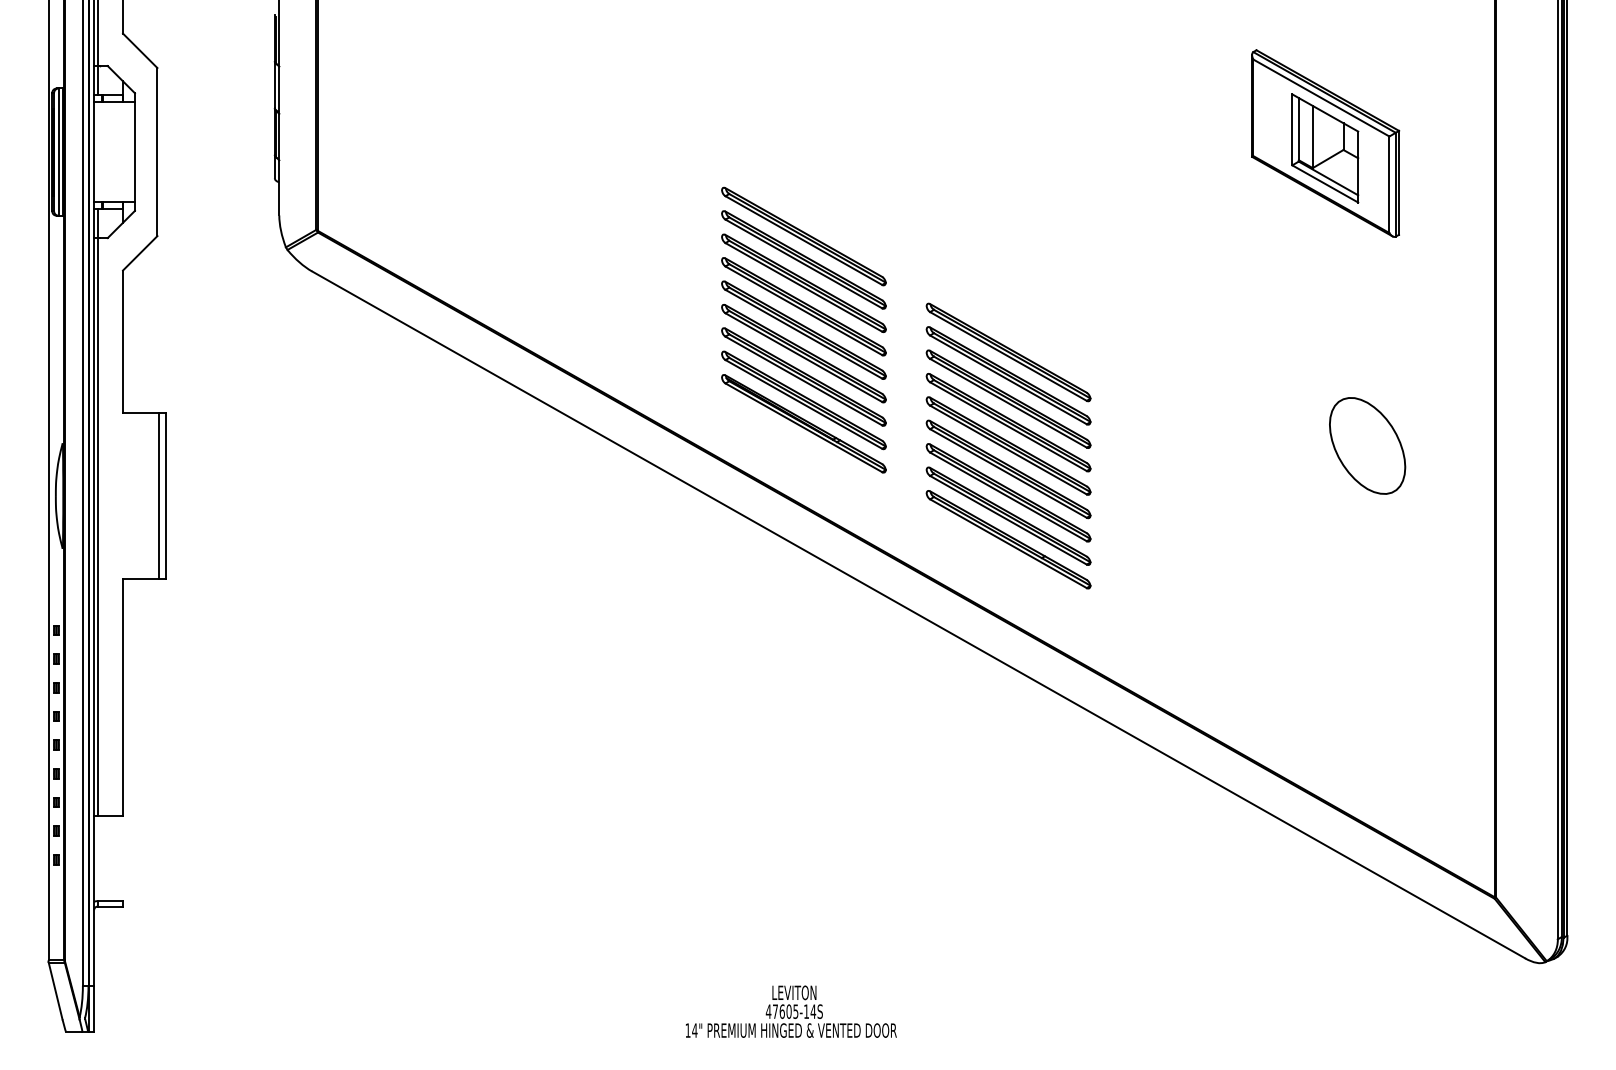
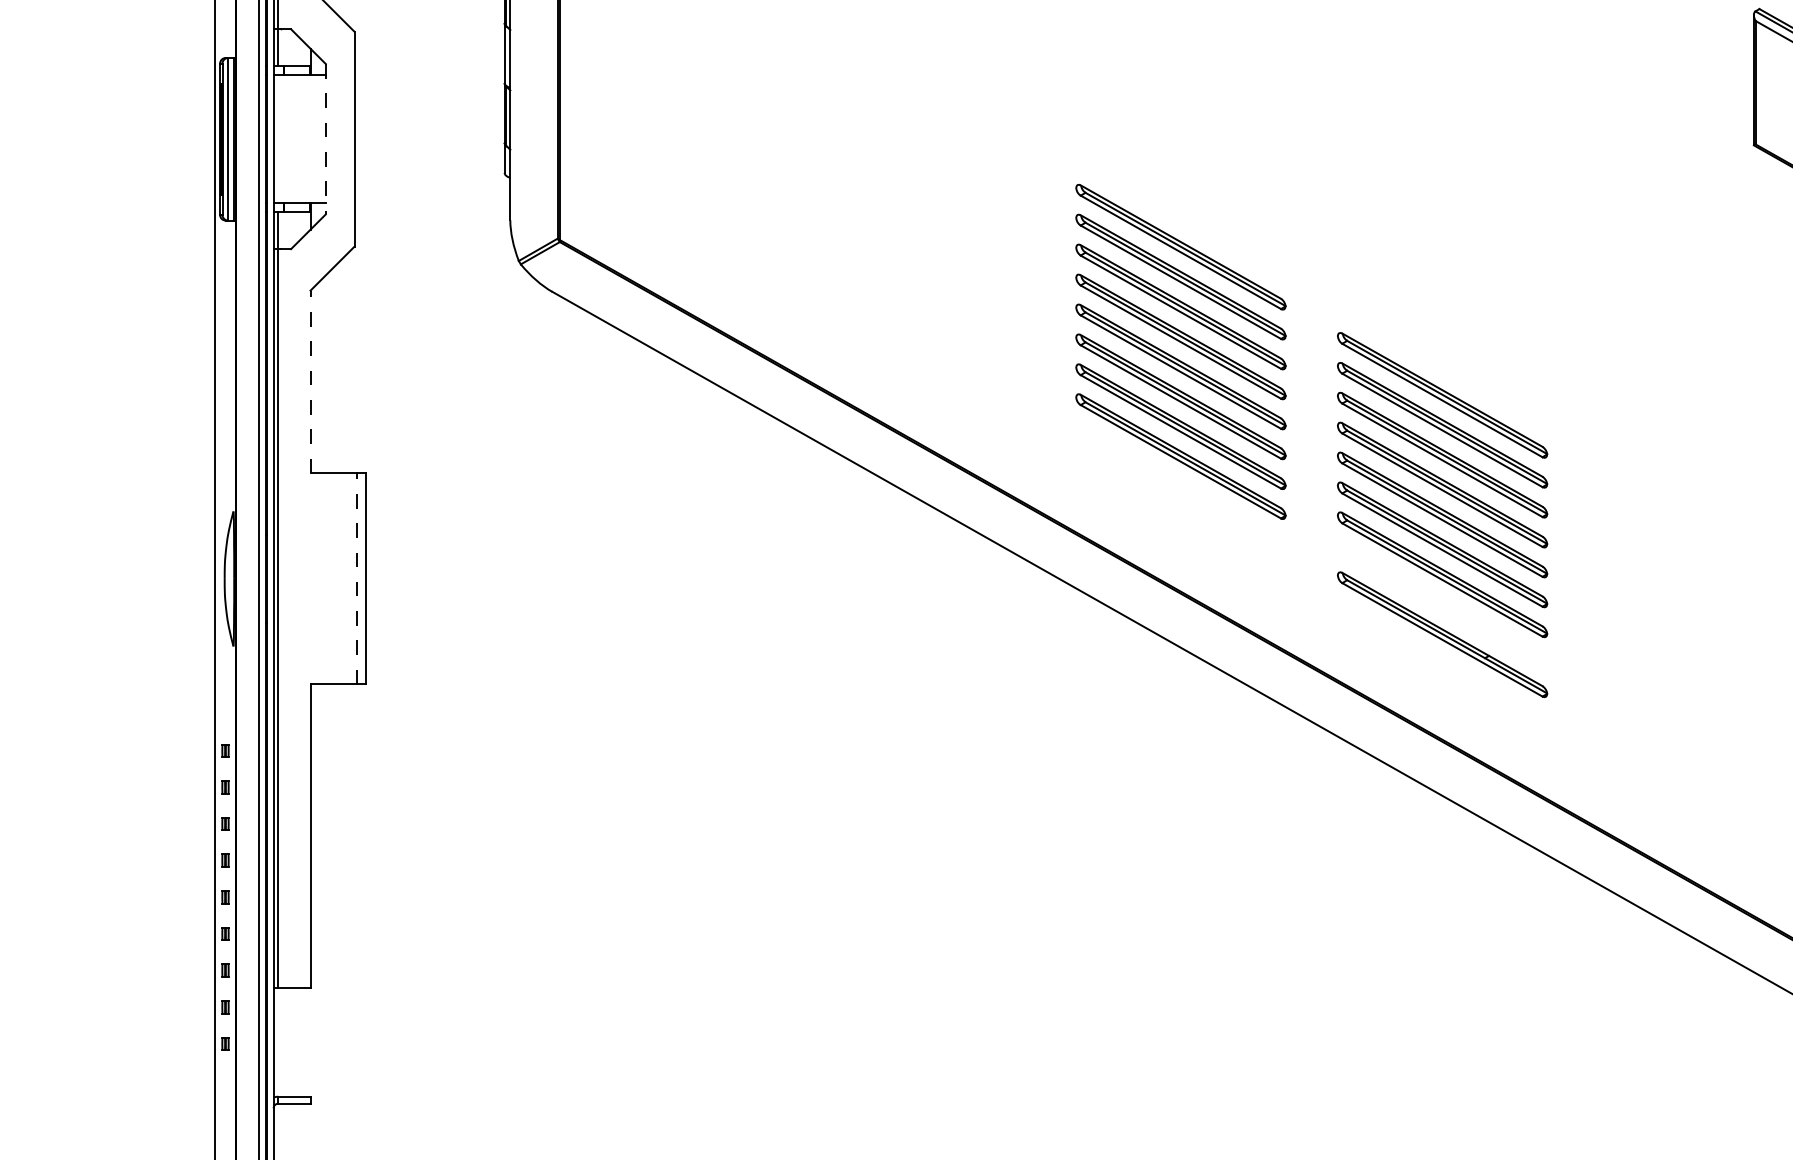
line: (134, 152) -> (325, 139), solid -> dashed
line: (123, 341) -> (311, 381), solid -> dashed
part: (803, 423) -> (1180, 486), removed
line: (159, 496) -> (357, 579), solid -> dashed
part: (1008, 515) -> (1442, 603), removed

